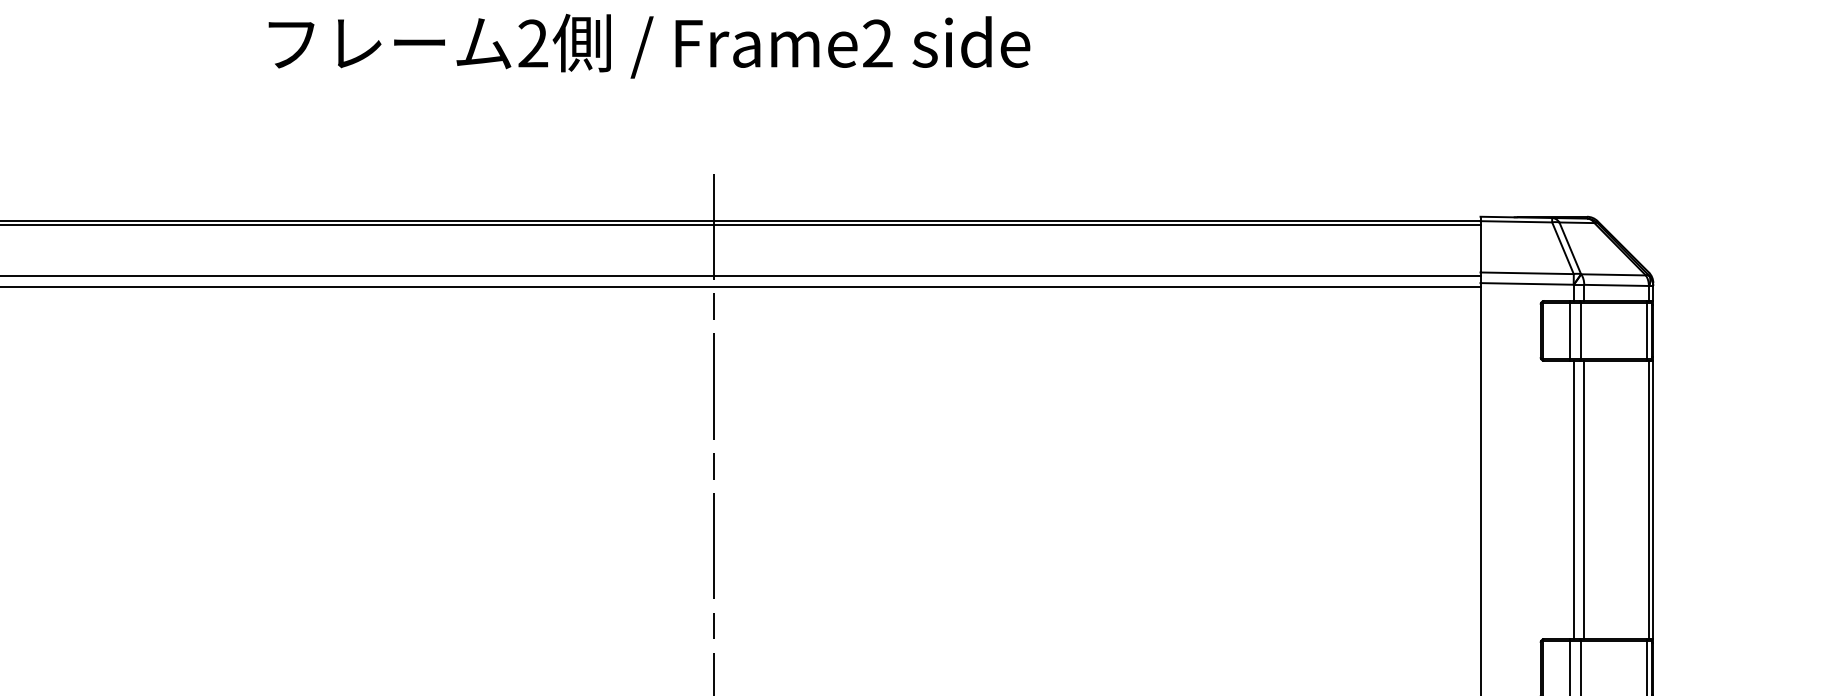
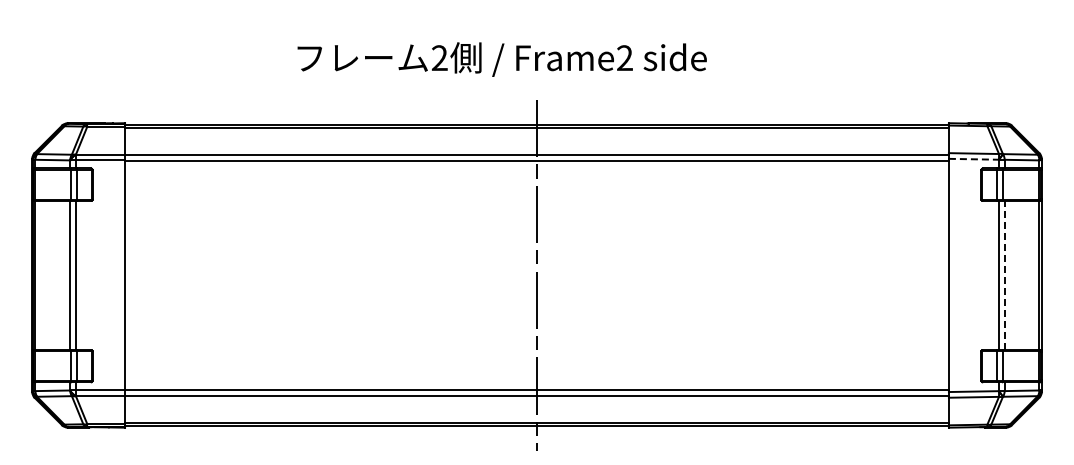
text: (648, 46) -> (501, 59), moved
line: (1528, 284) -> (974, 159), solid -> dashed
line: (1583, 500) -> (1004, 275), solid -> dashed

